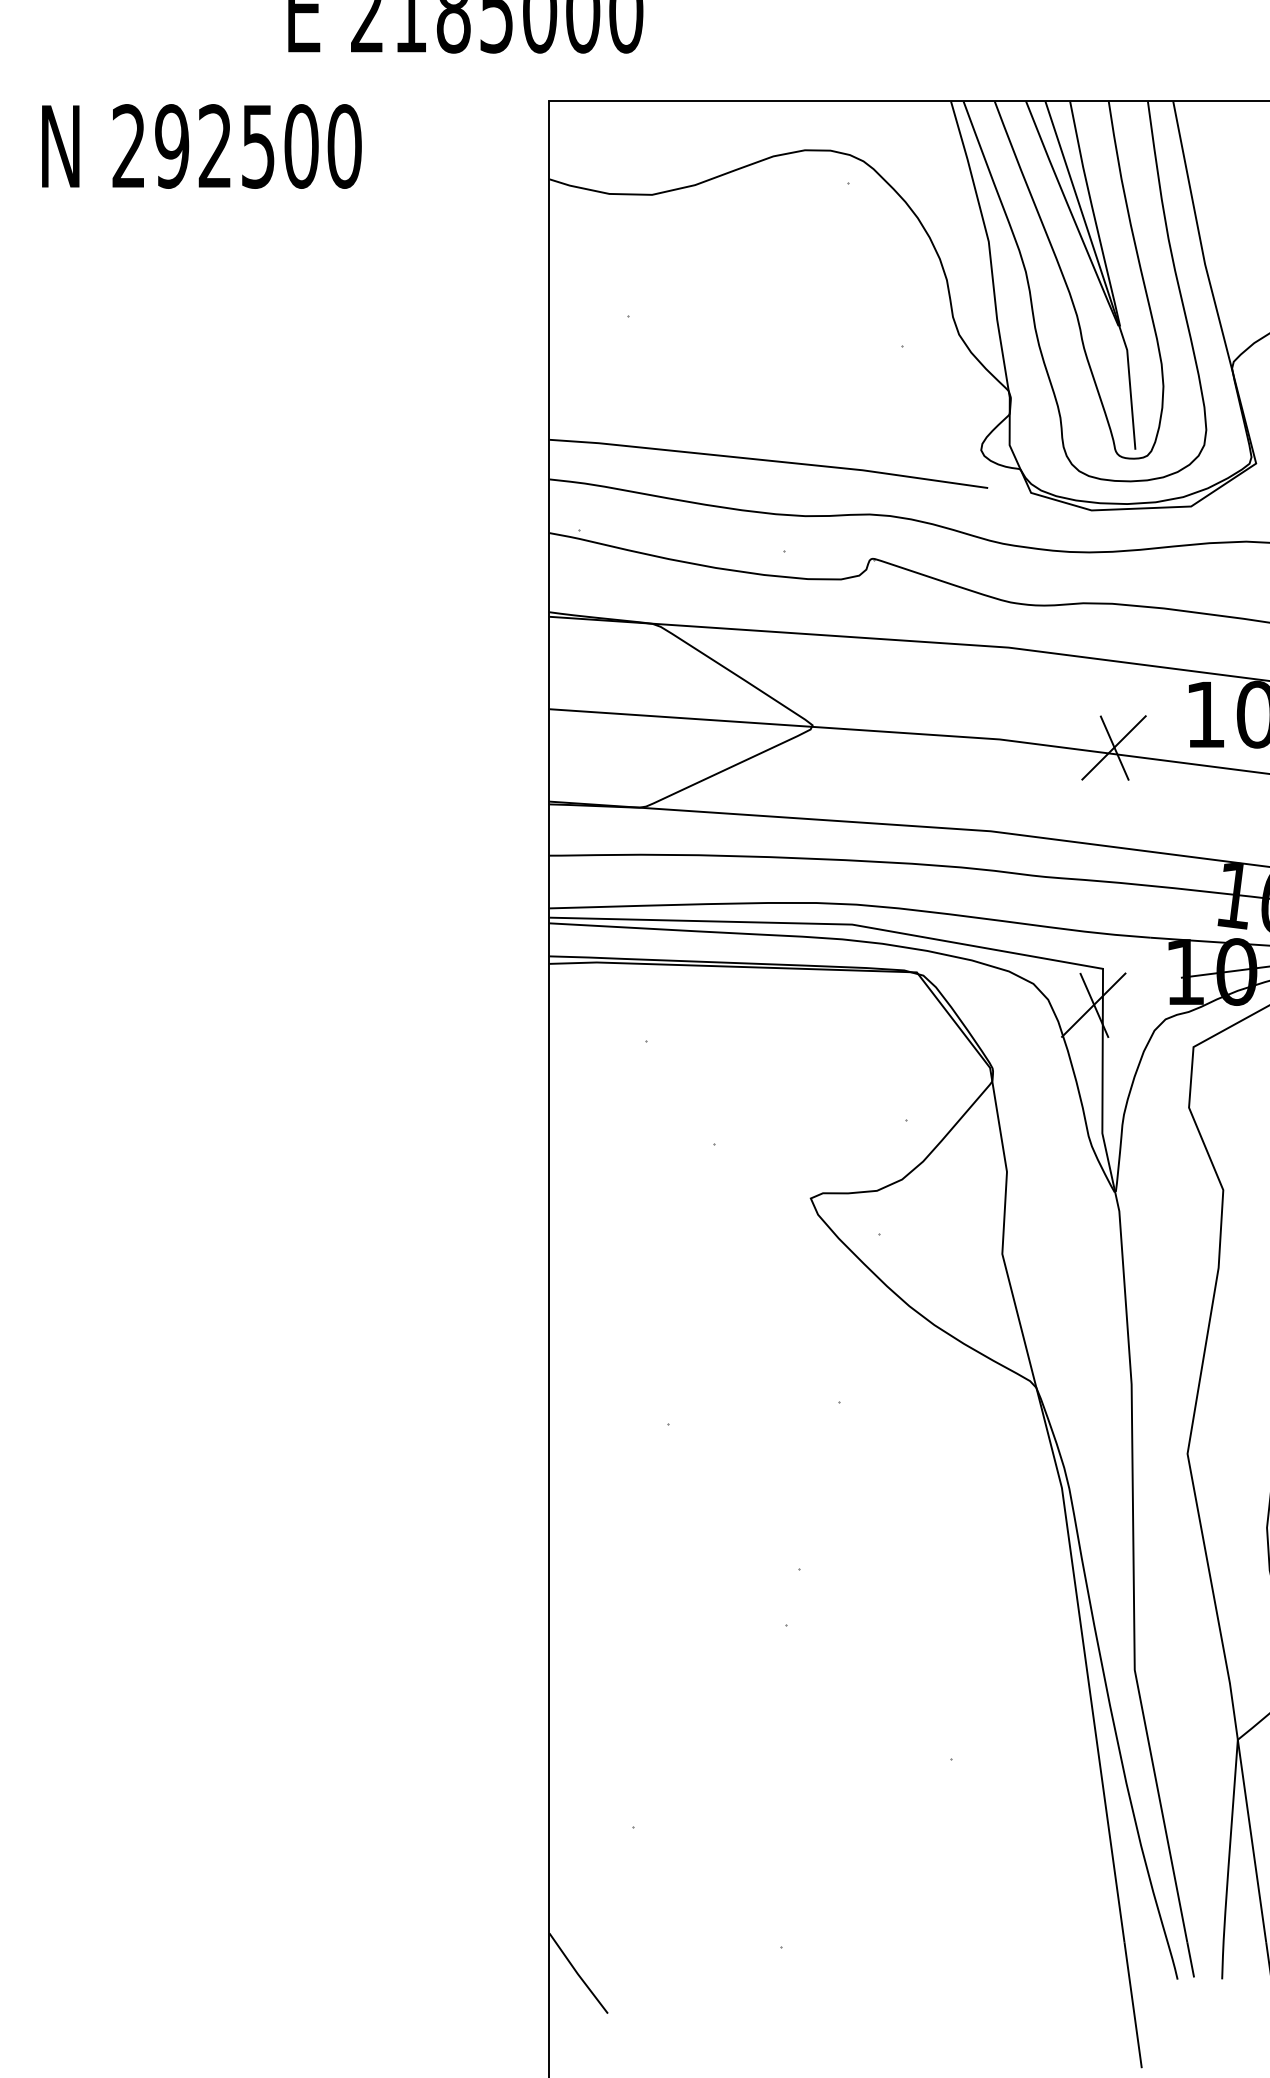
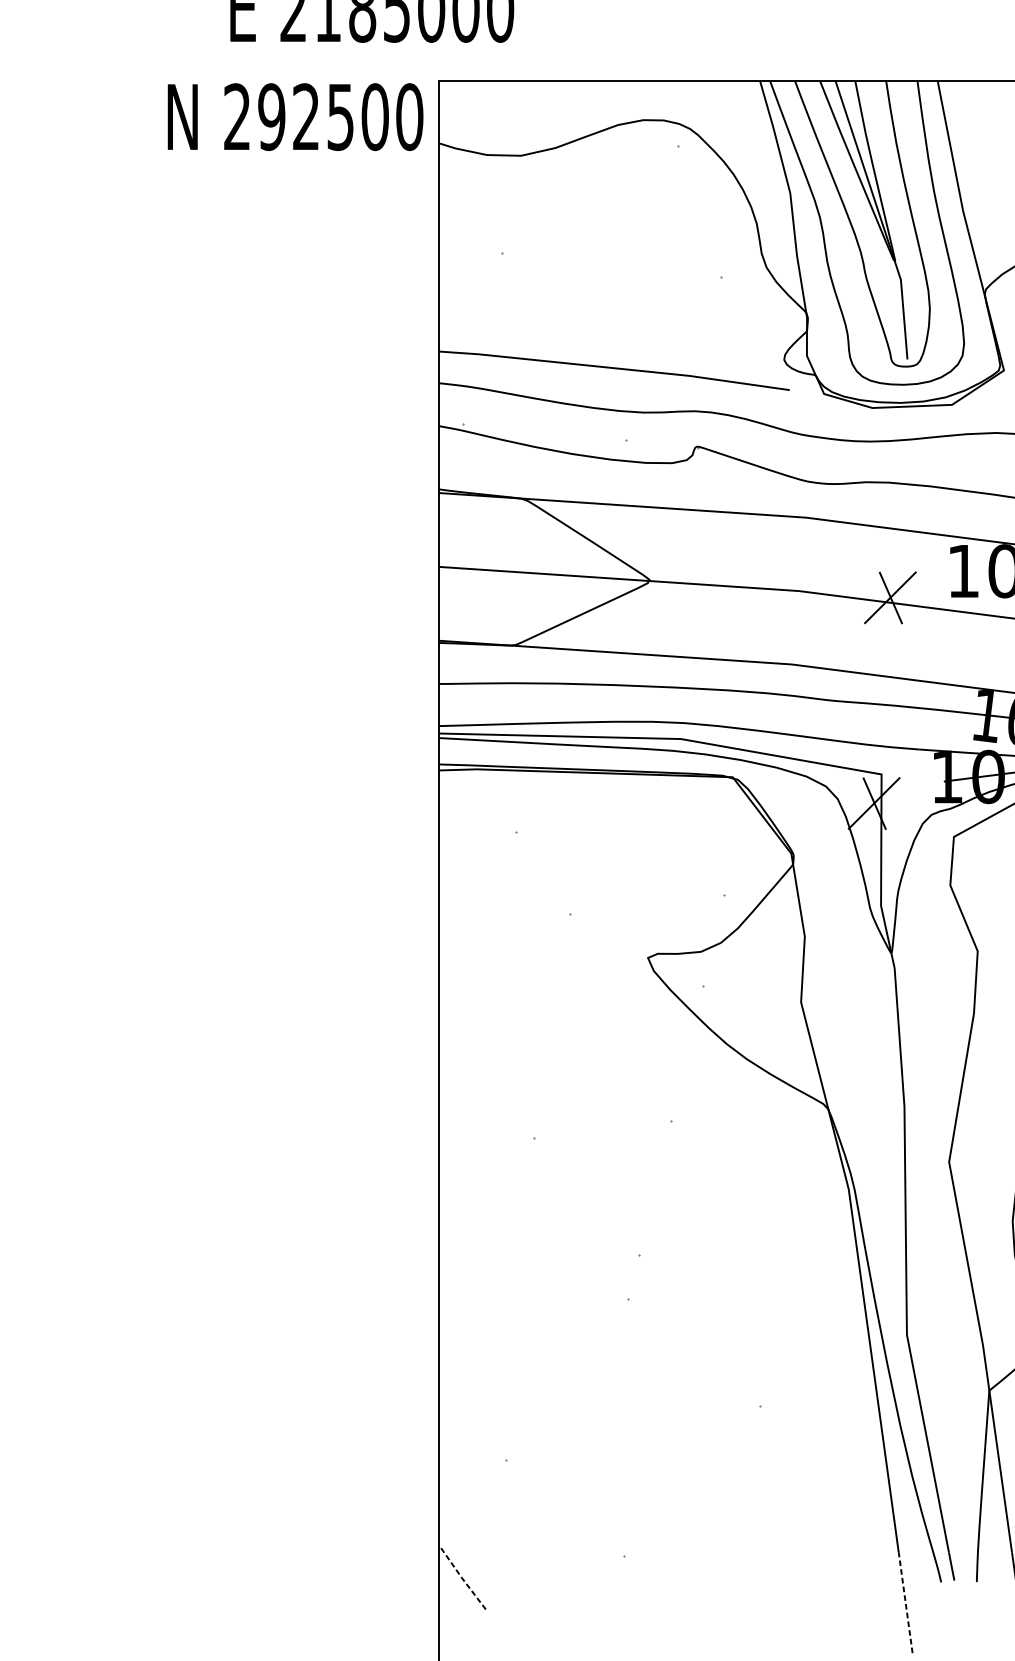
text: (201, 146) -> (295, 117), moved
line: (577, 1974) -> (461, 1578), solid -> dashed
line: (1133, 2004) -> (905, 1602), solid -> dashed

